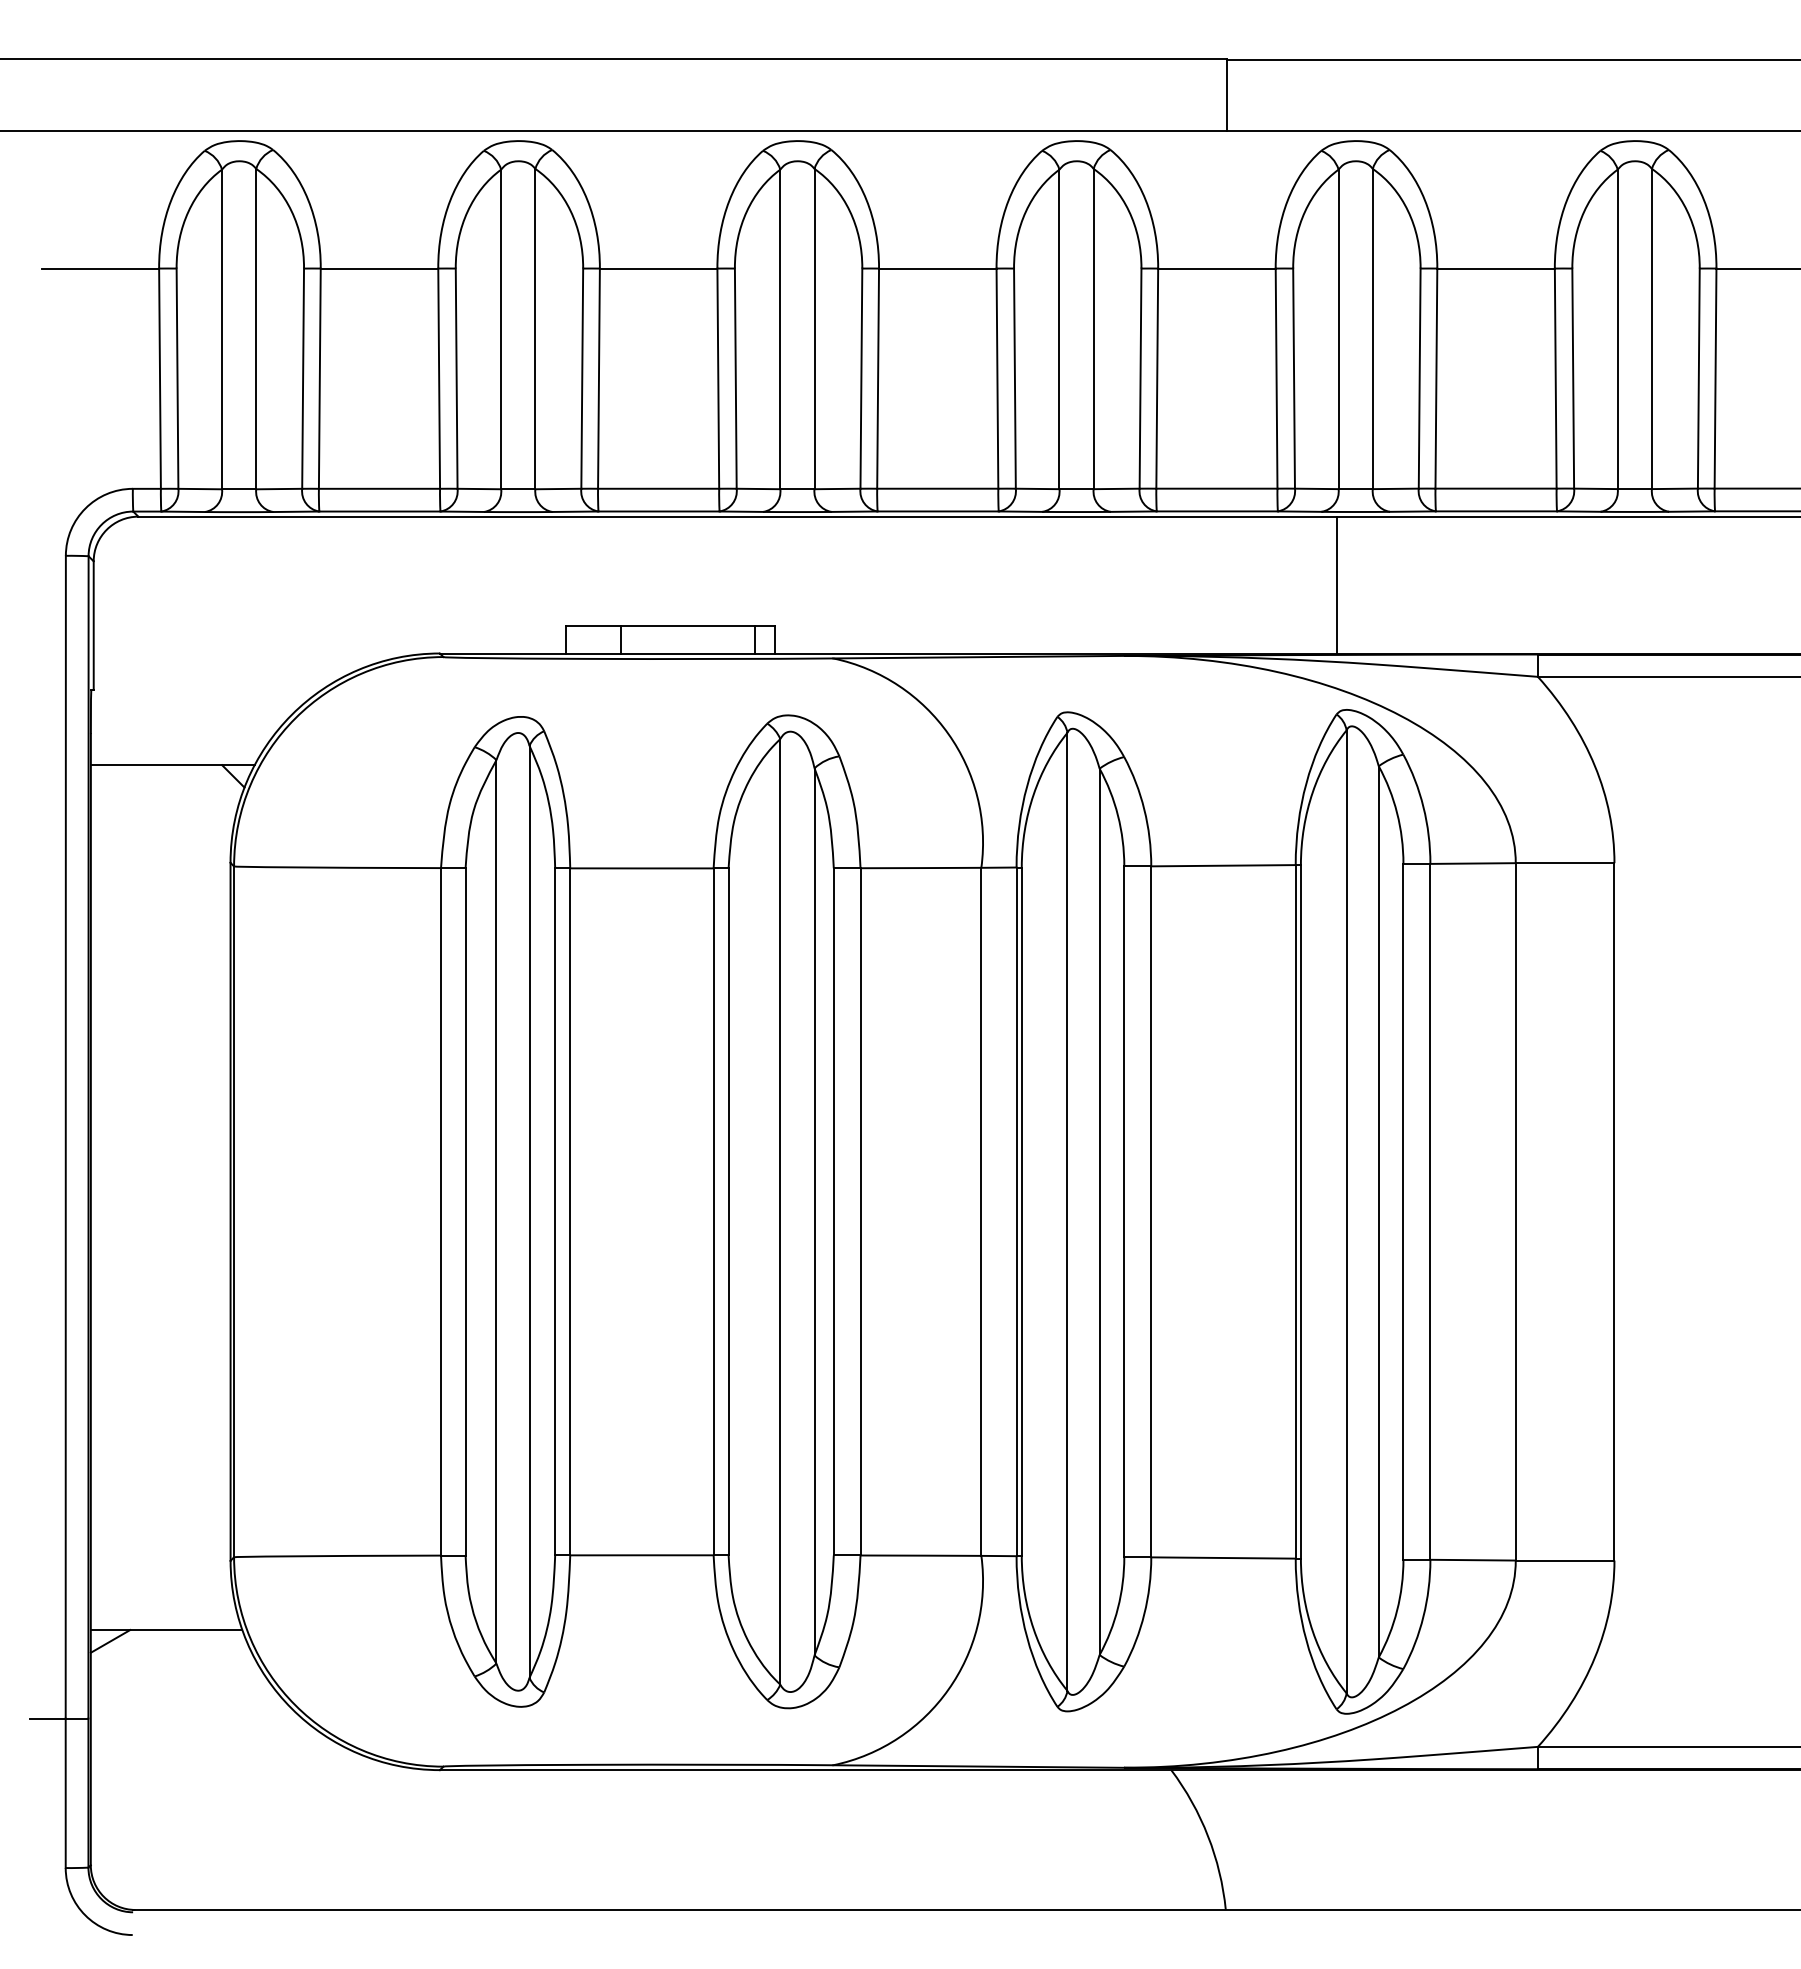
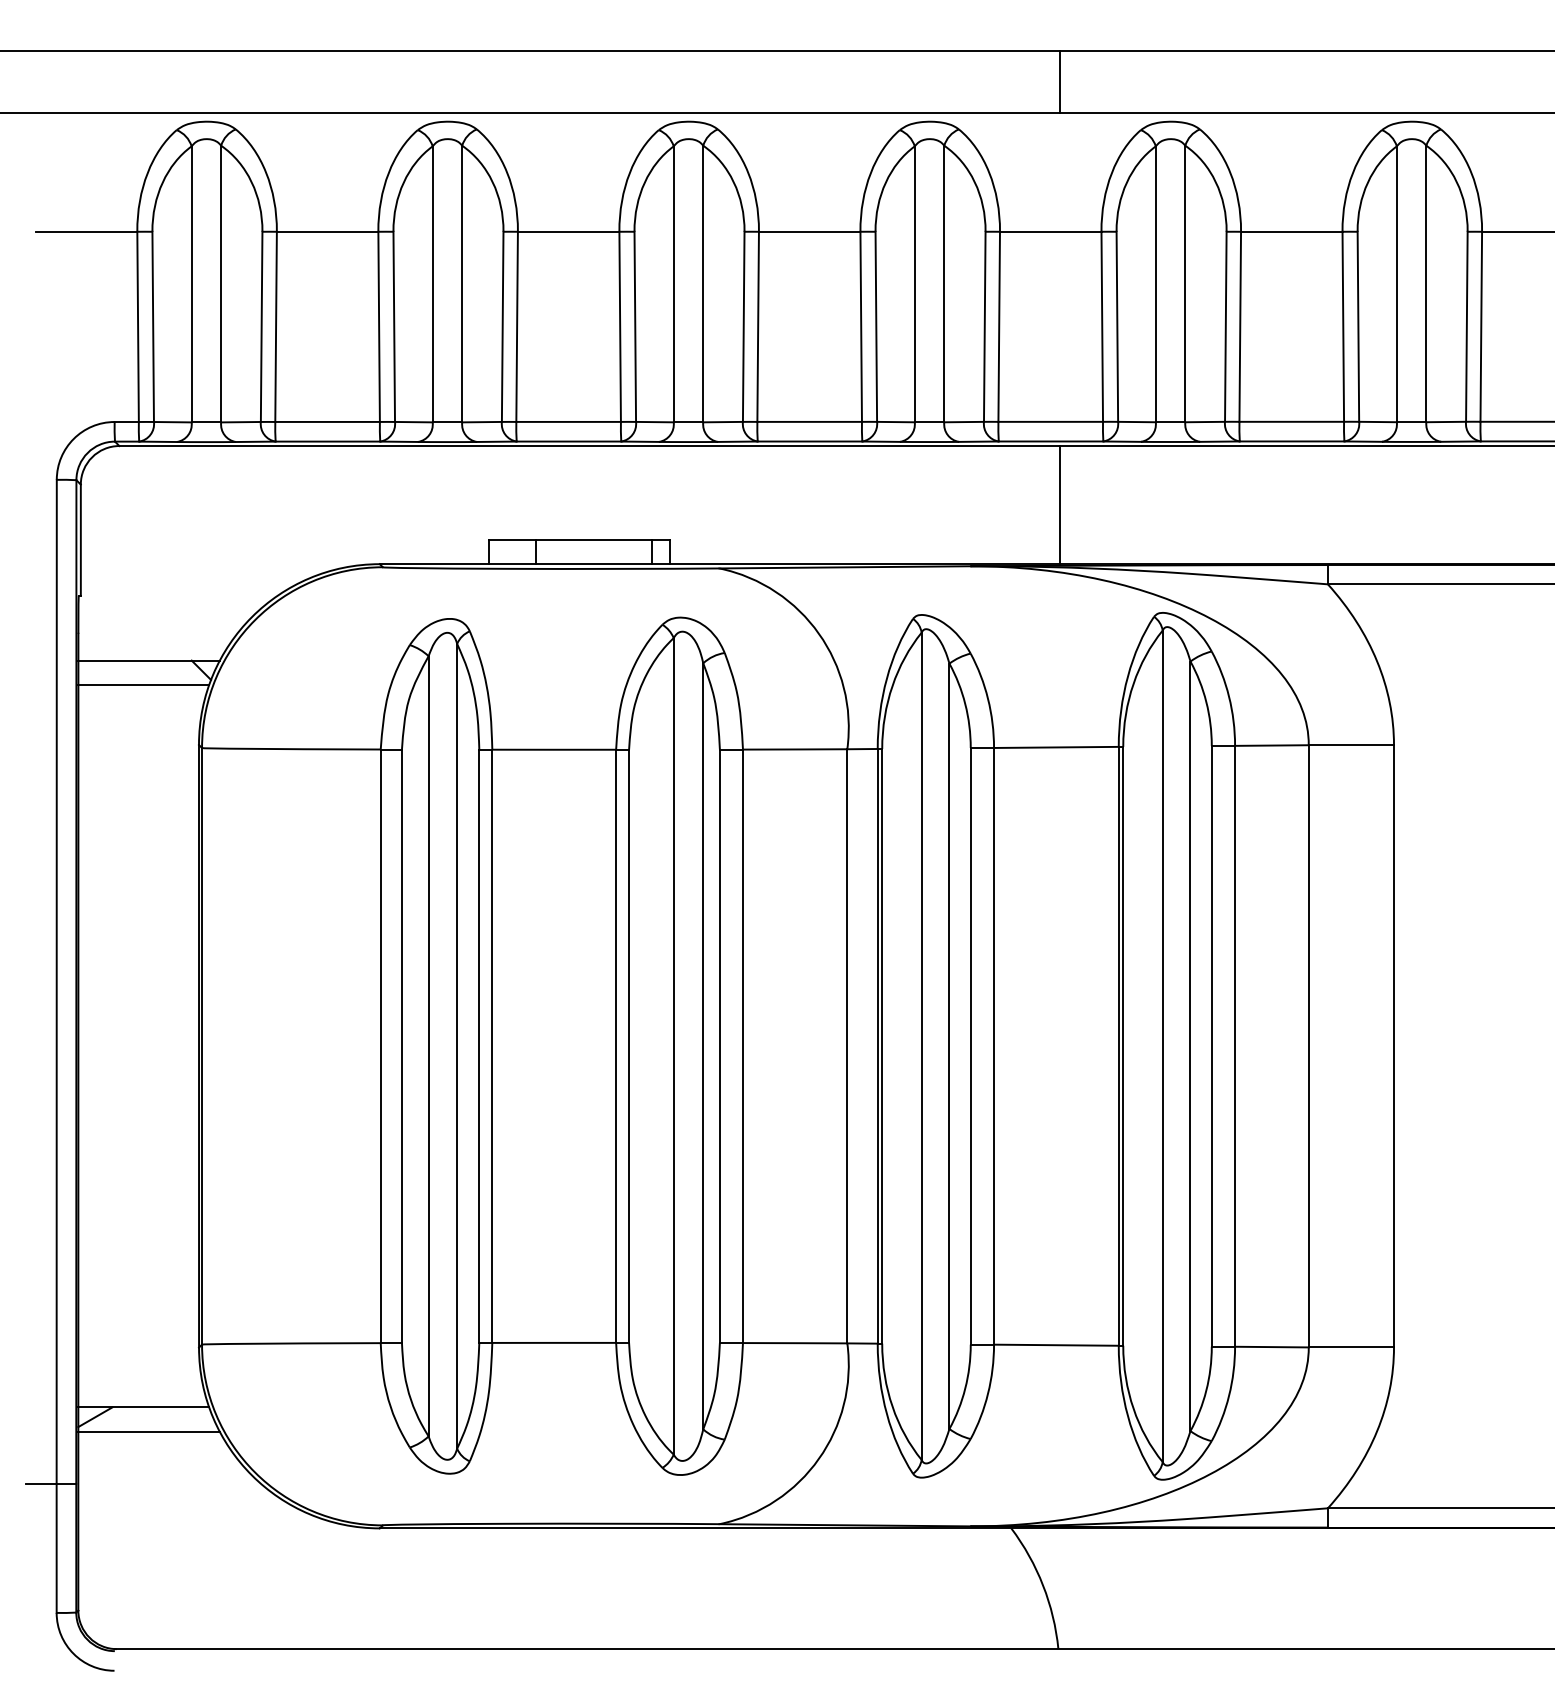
line: (1337, 584) -> (1059, 504), moved
line: (166, 793) -> (143, 685), added
line: (172, 1658) -> (148, 1431), added

